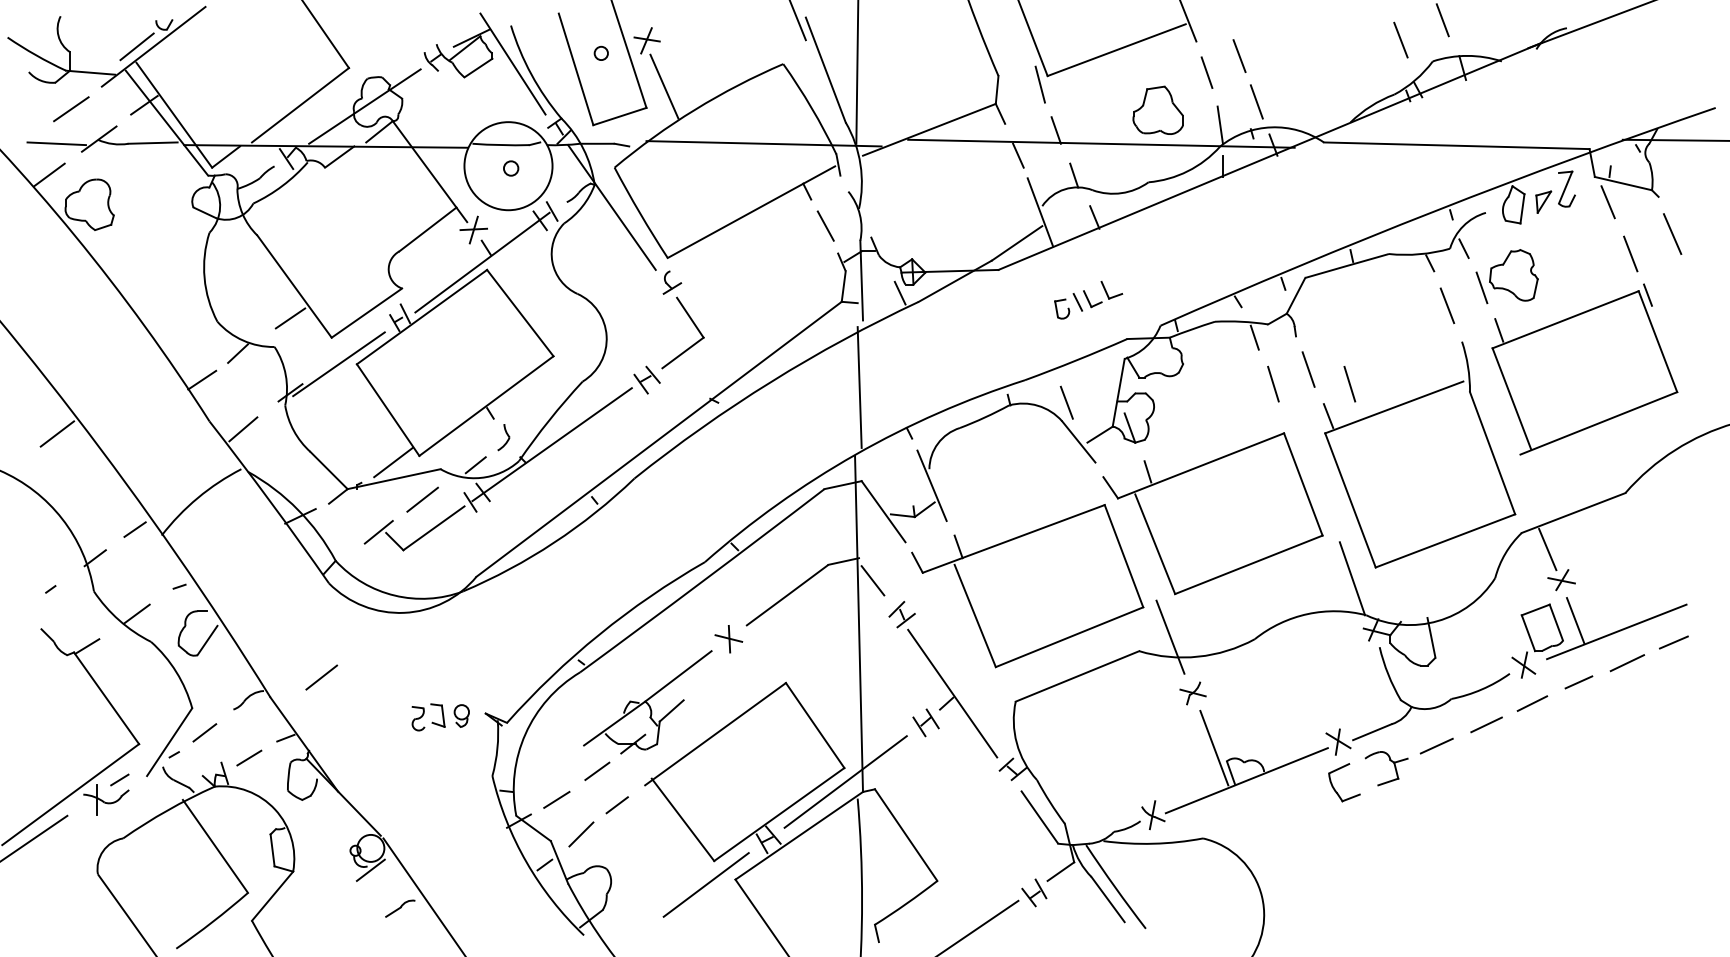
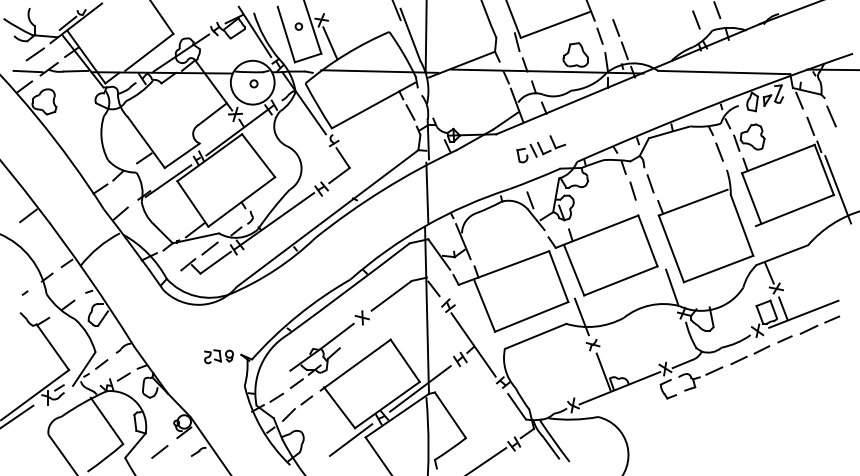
part: (1087, 300) -> (540, 149), size x1.43
line: (1686, 380) -> (838, 189), added
line: (1348, 382) -> (670, 190), removed
line: (320, 676) -> (159, 451), moved

